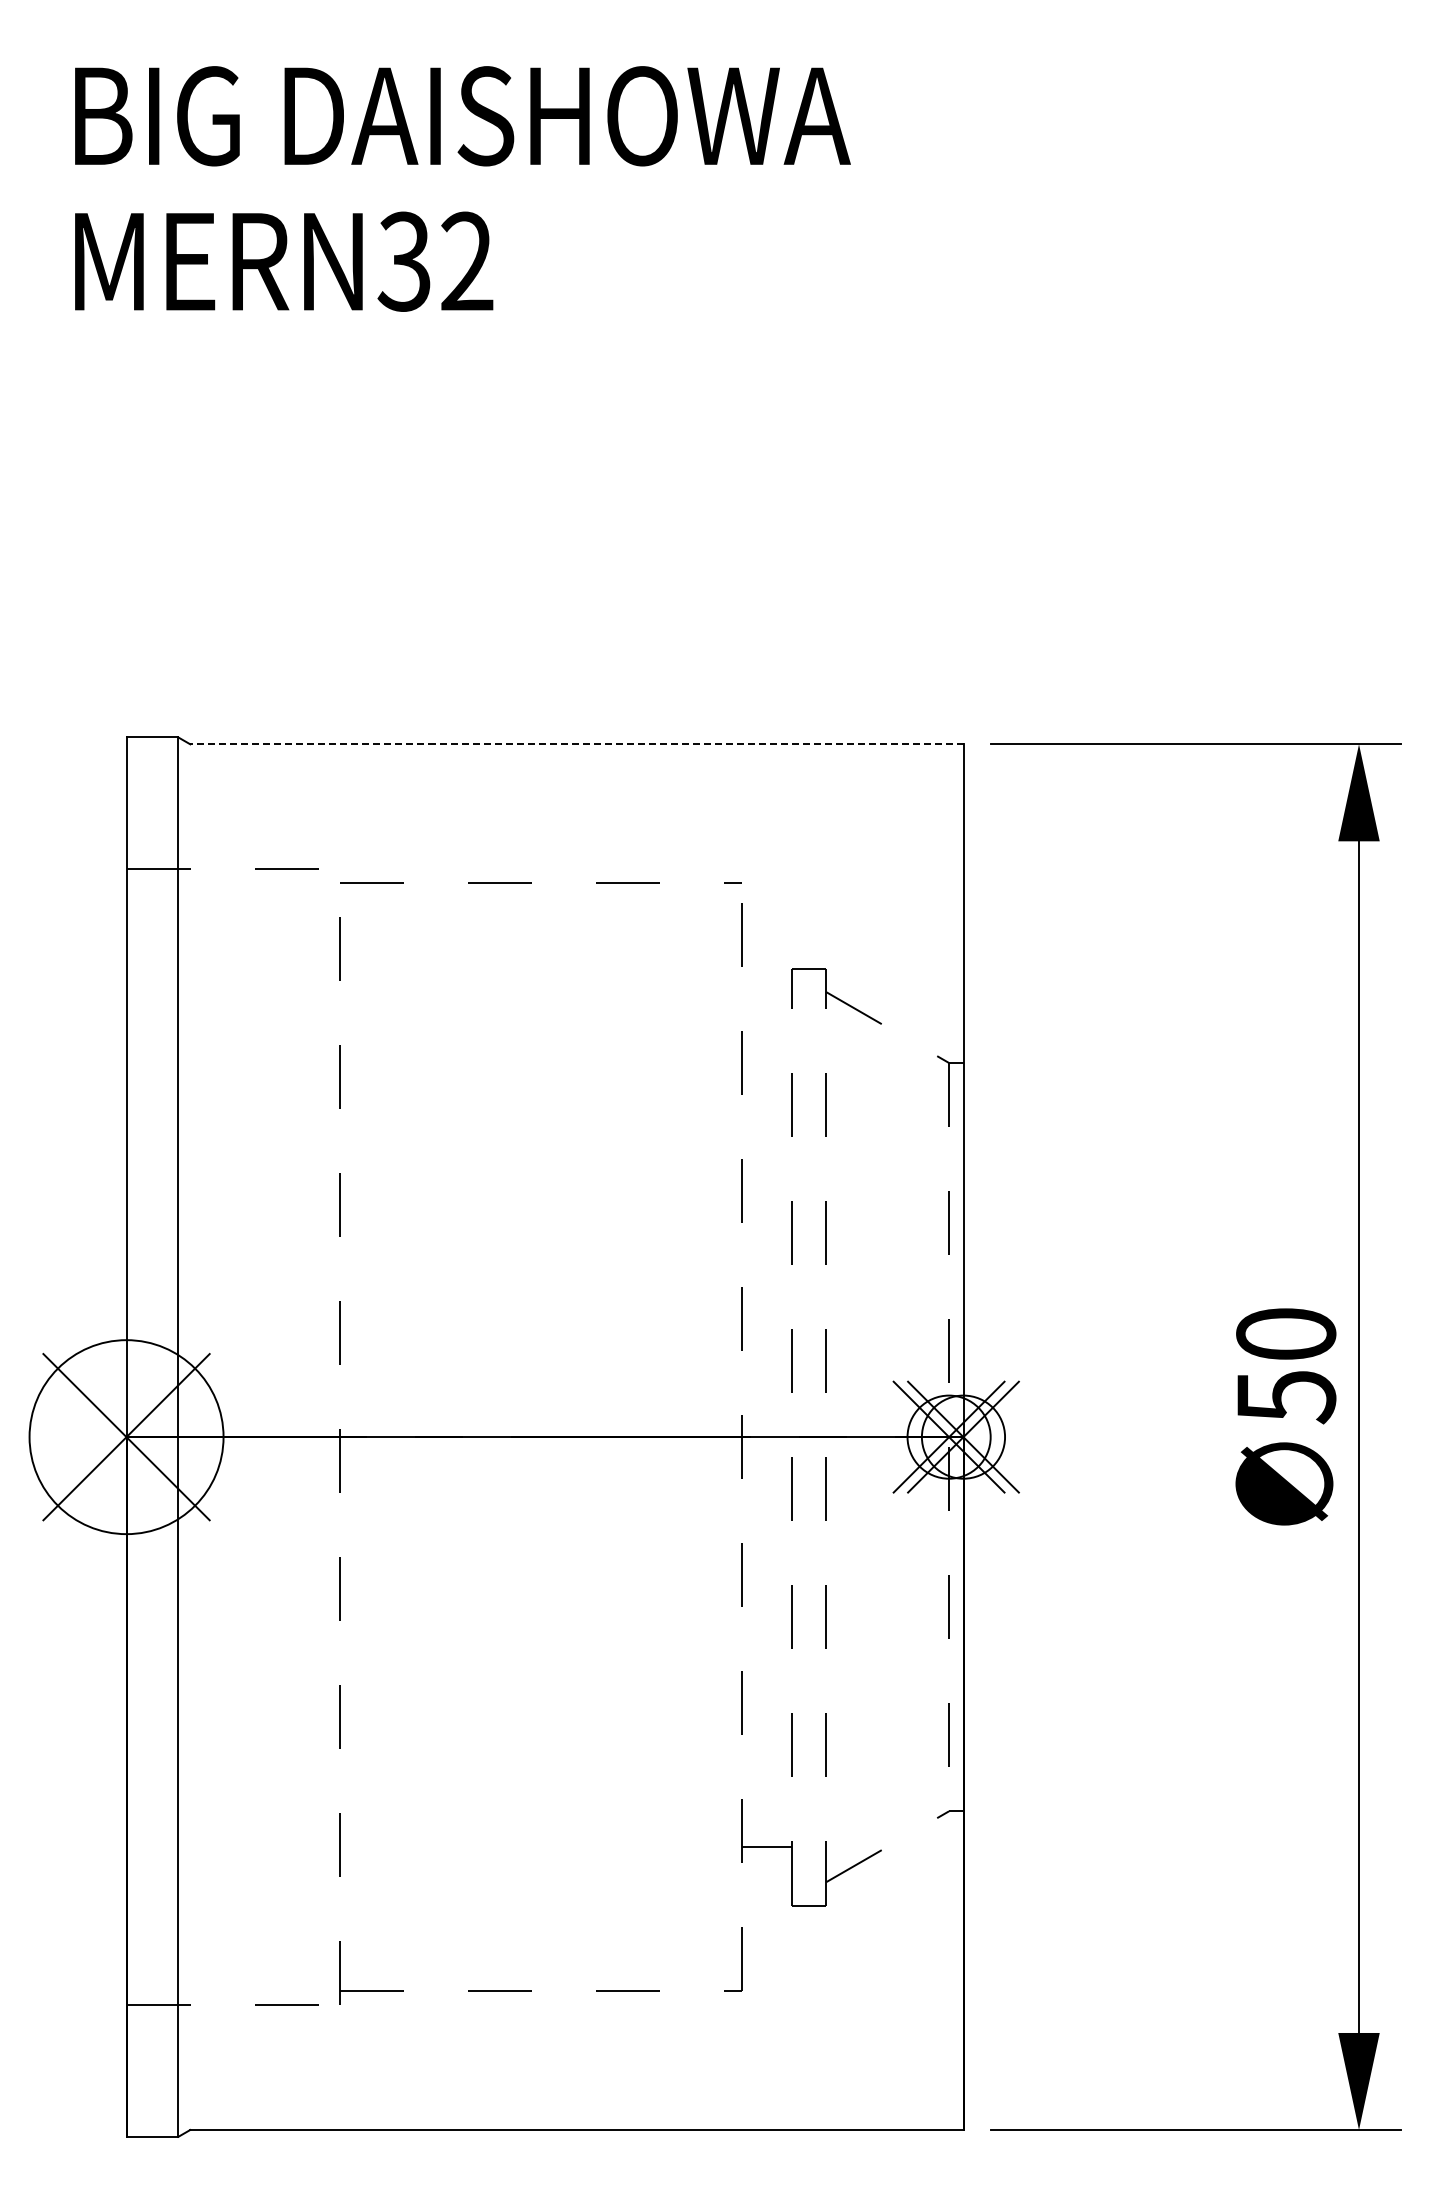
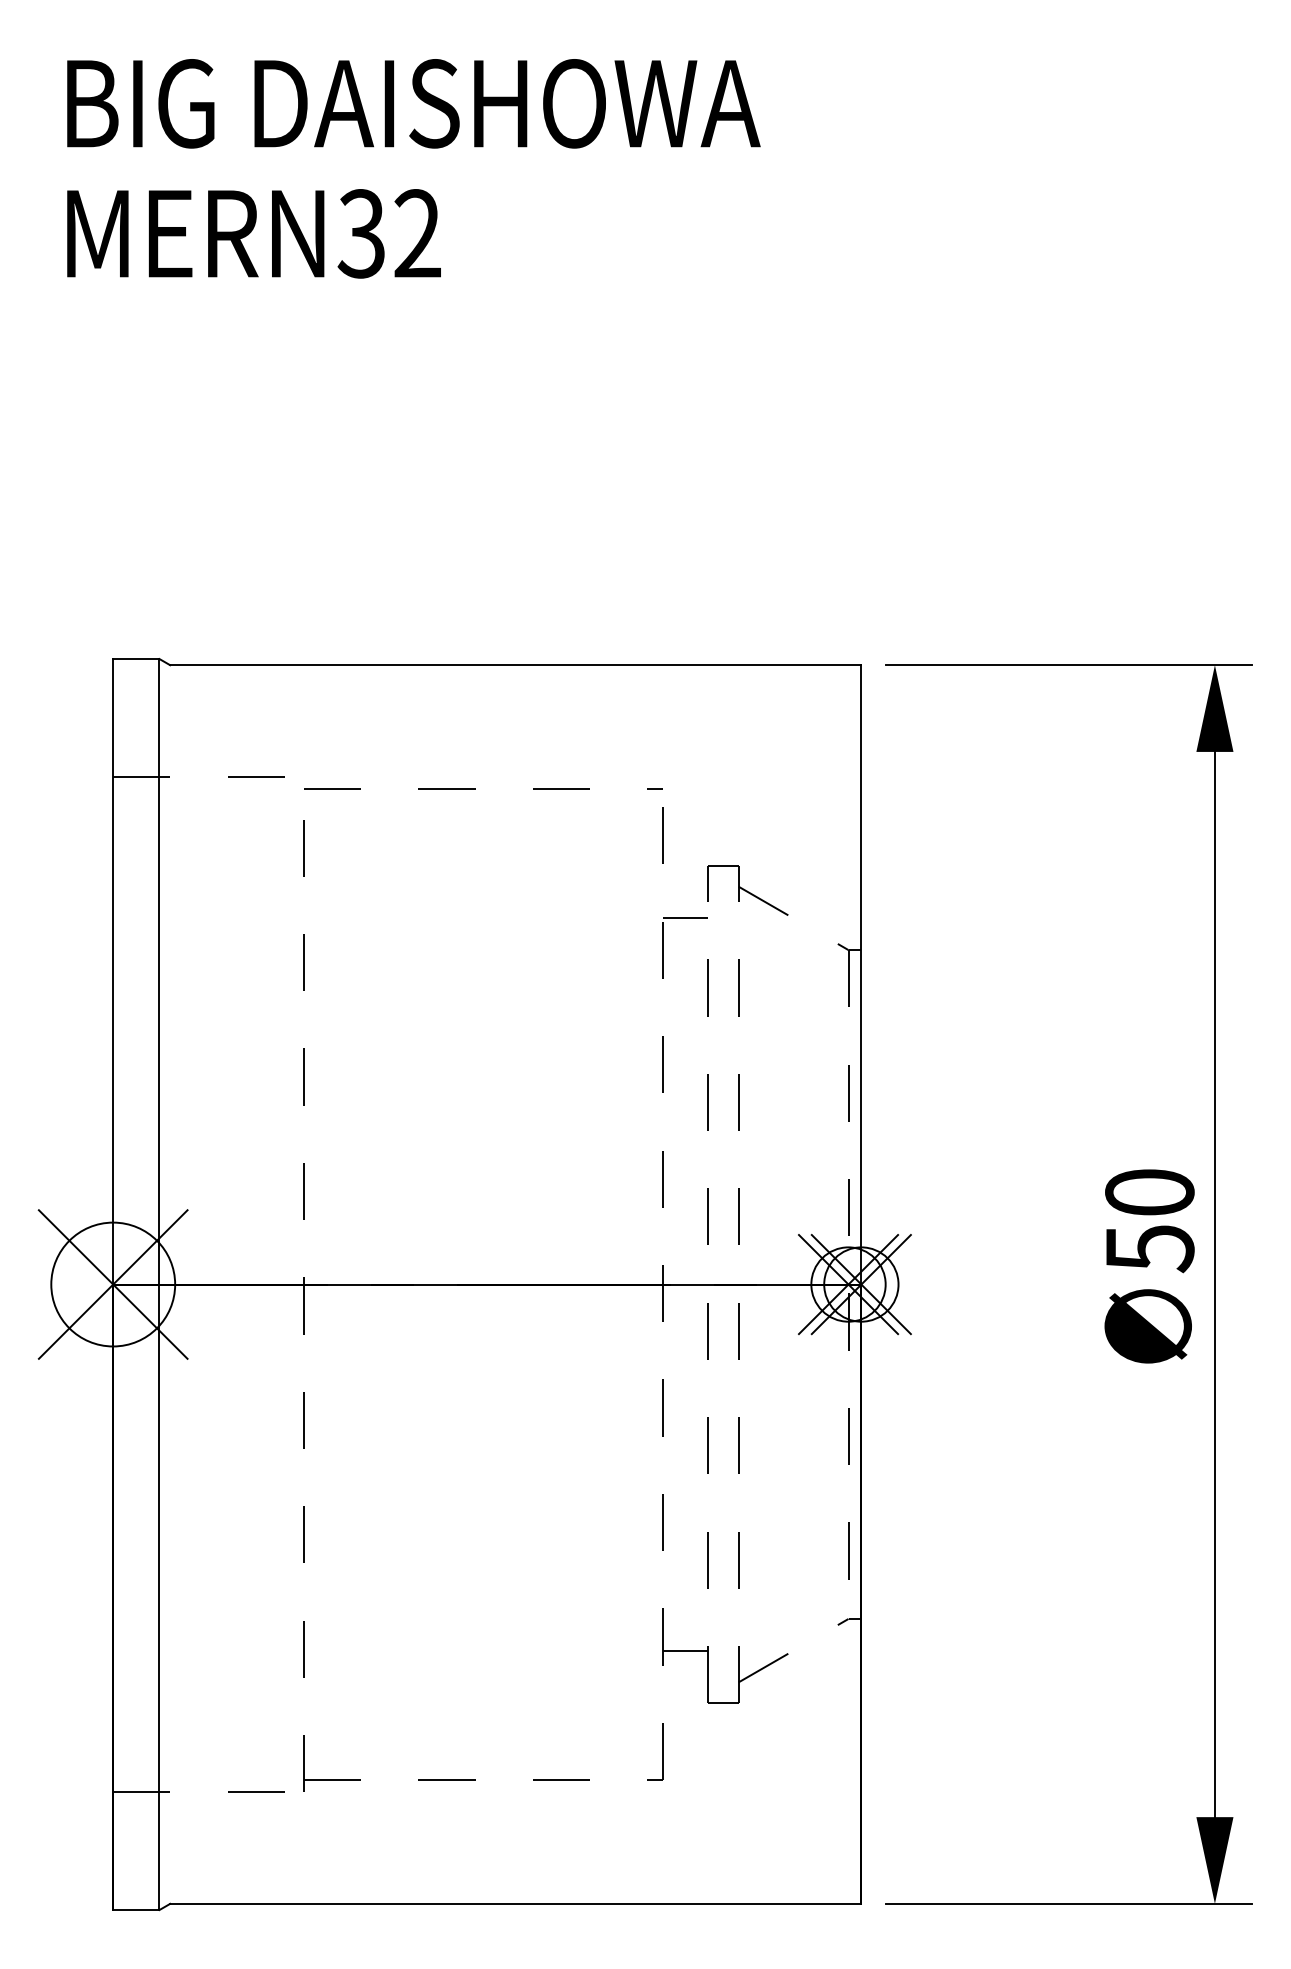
line: (576, 744) -> (515, 665), dashed -> solid
line: (766, 1027) -> (685, 918), added
circle: (126, 1436) -> (113, 1283), size x0.71

